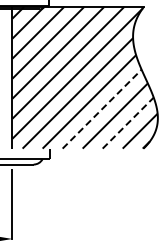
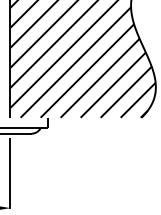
line: (102, 109) -> (100, 78), dashed -> solid
line: (128, 122) -> (126, 91), dashed -> solid

